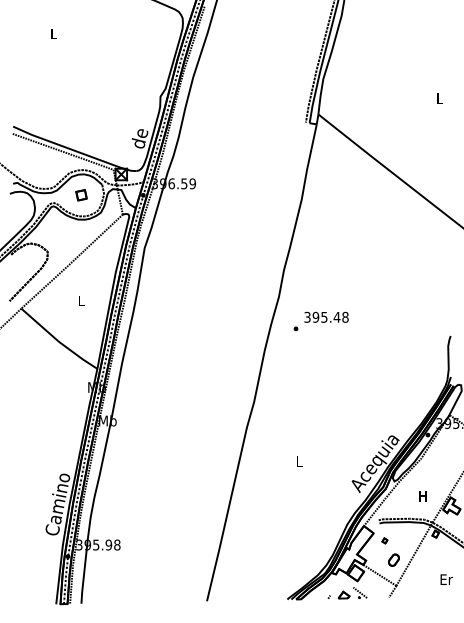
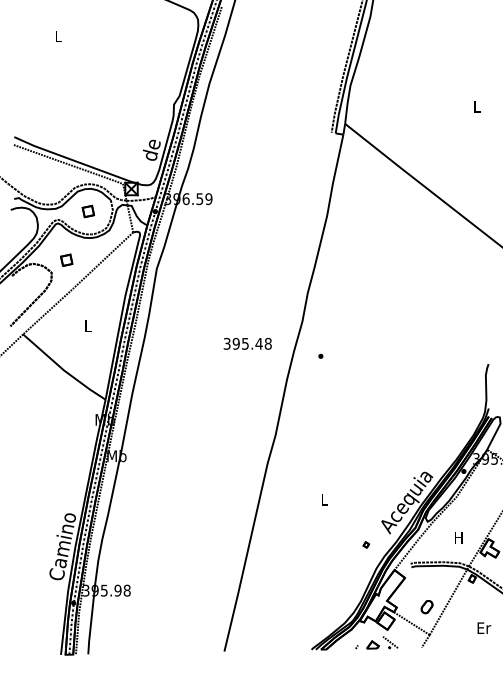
part: (61, 240) -> (66, 260), added
text: (326, 316) -> (247, 342), moved
part: (384, 540) -> (365, 544), moved

